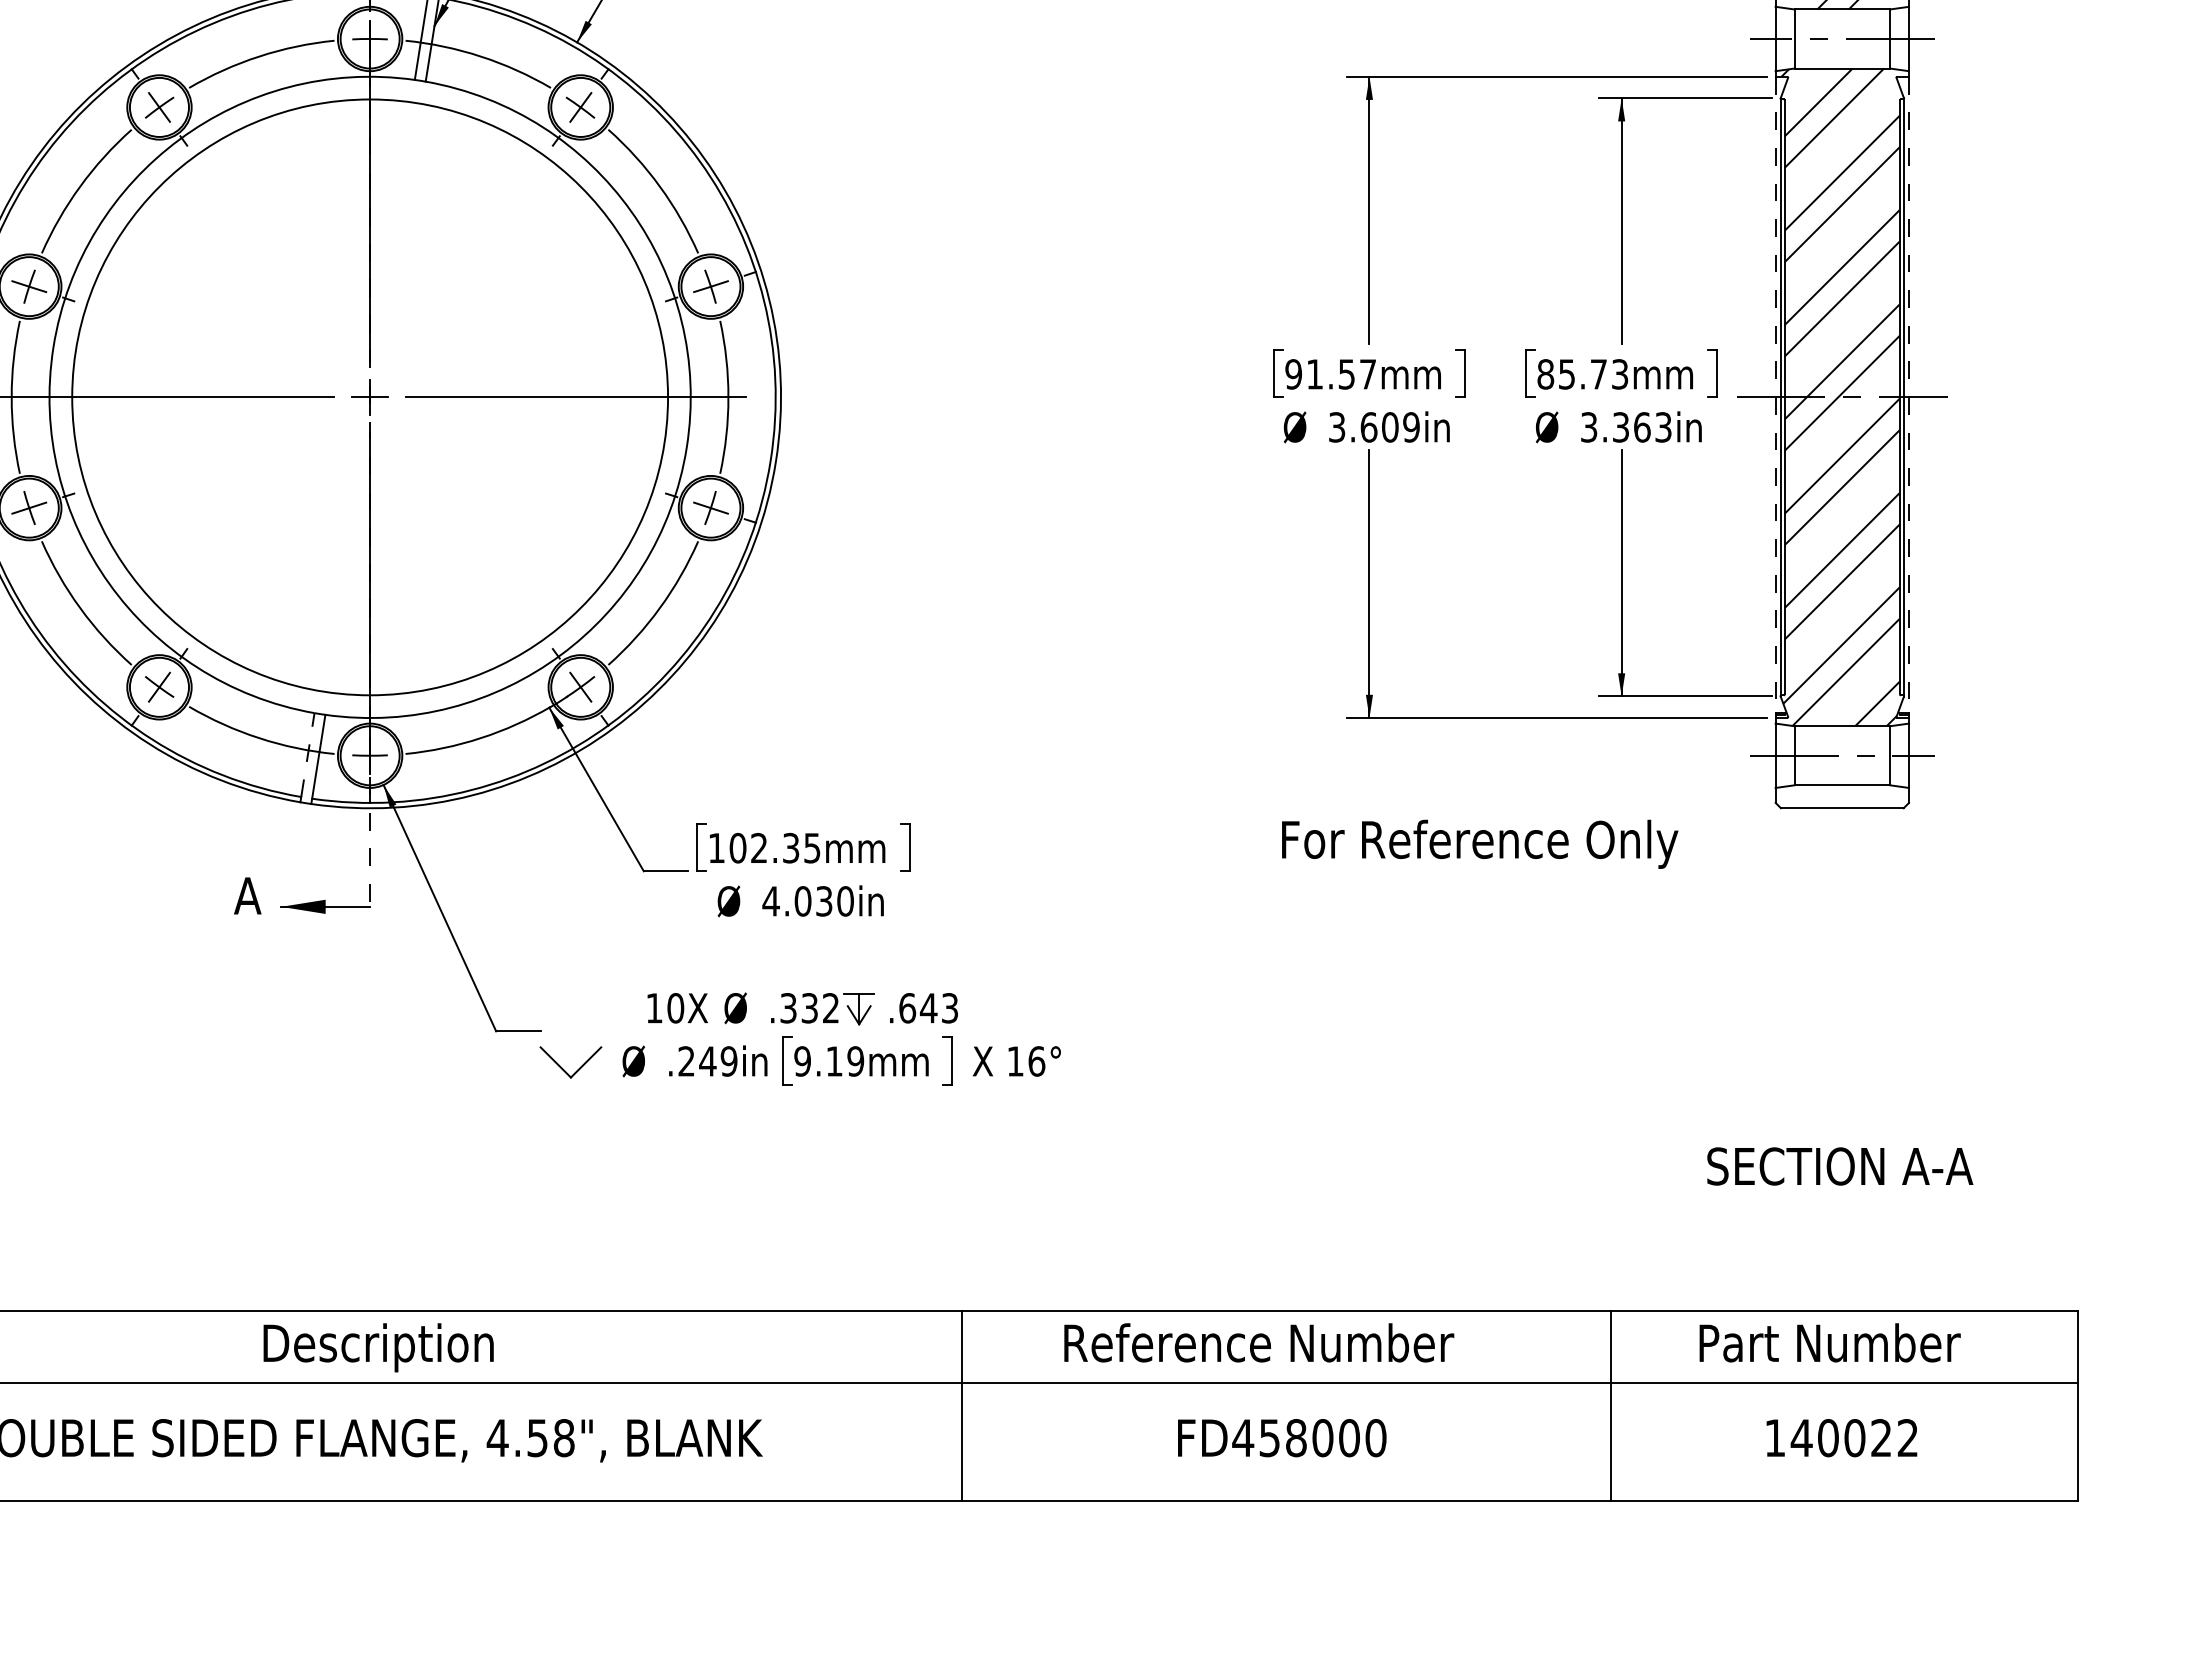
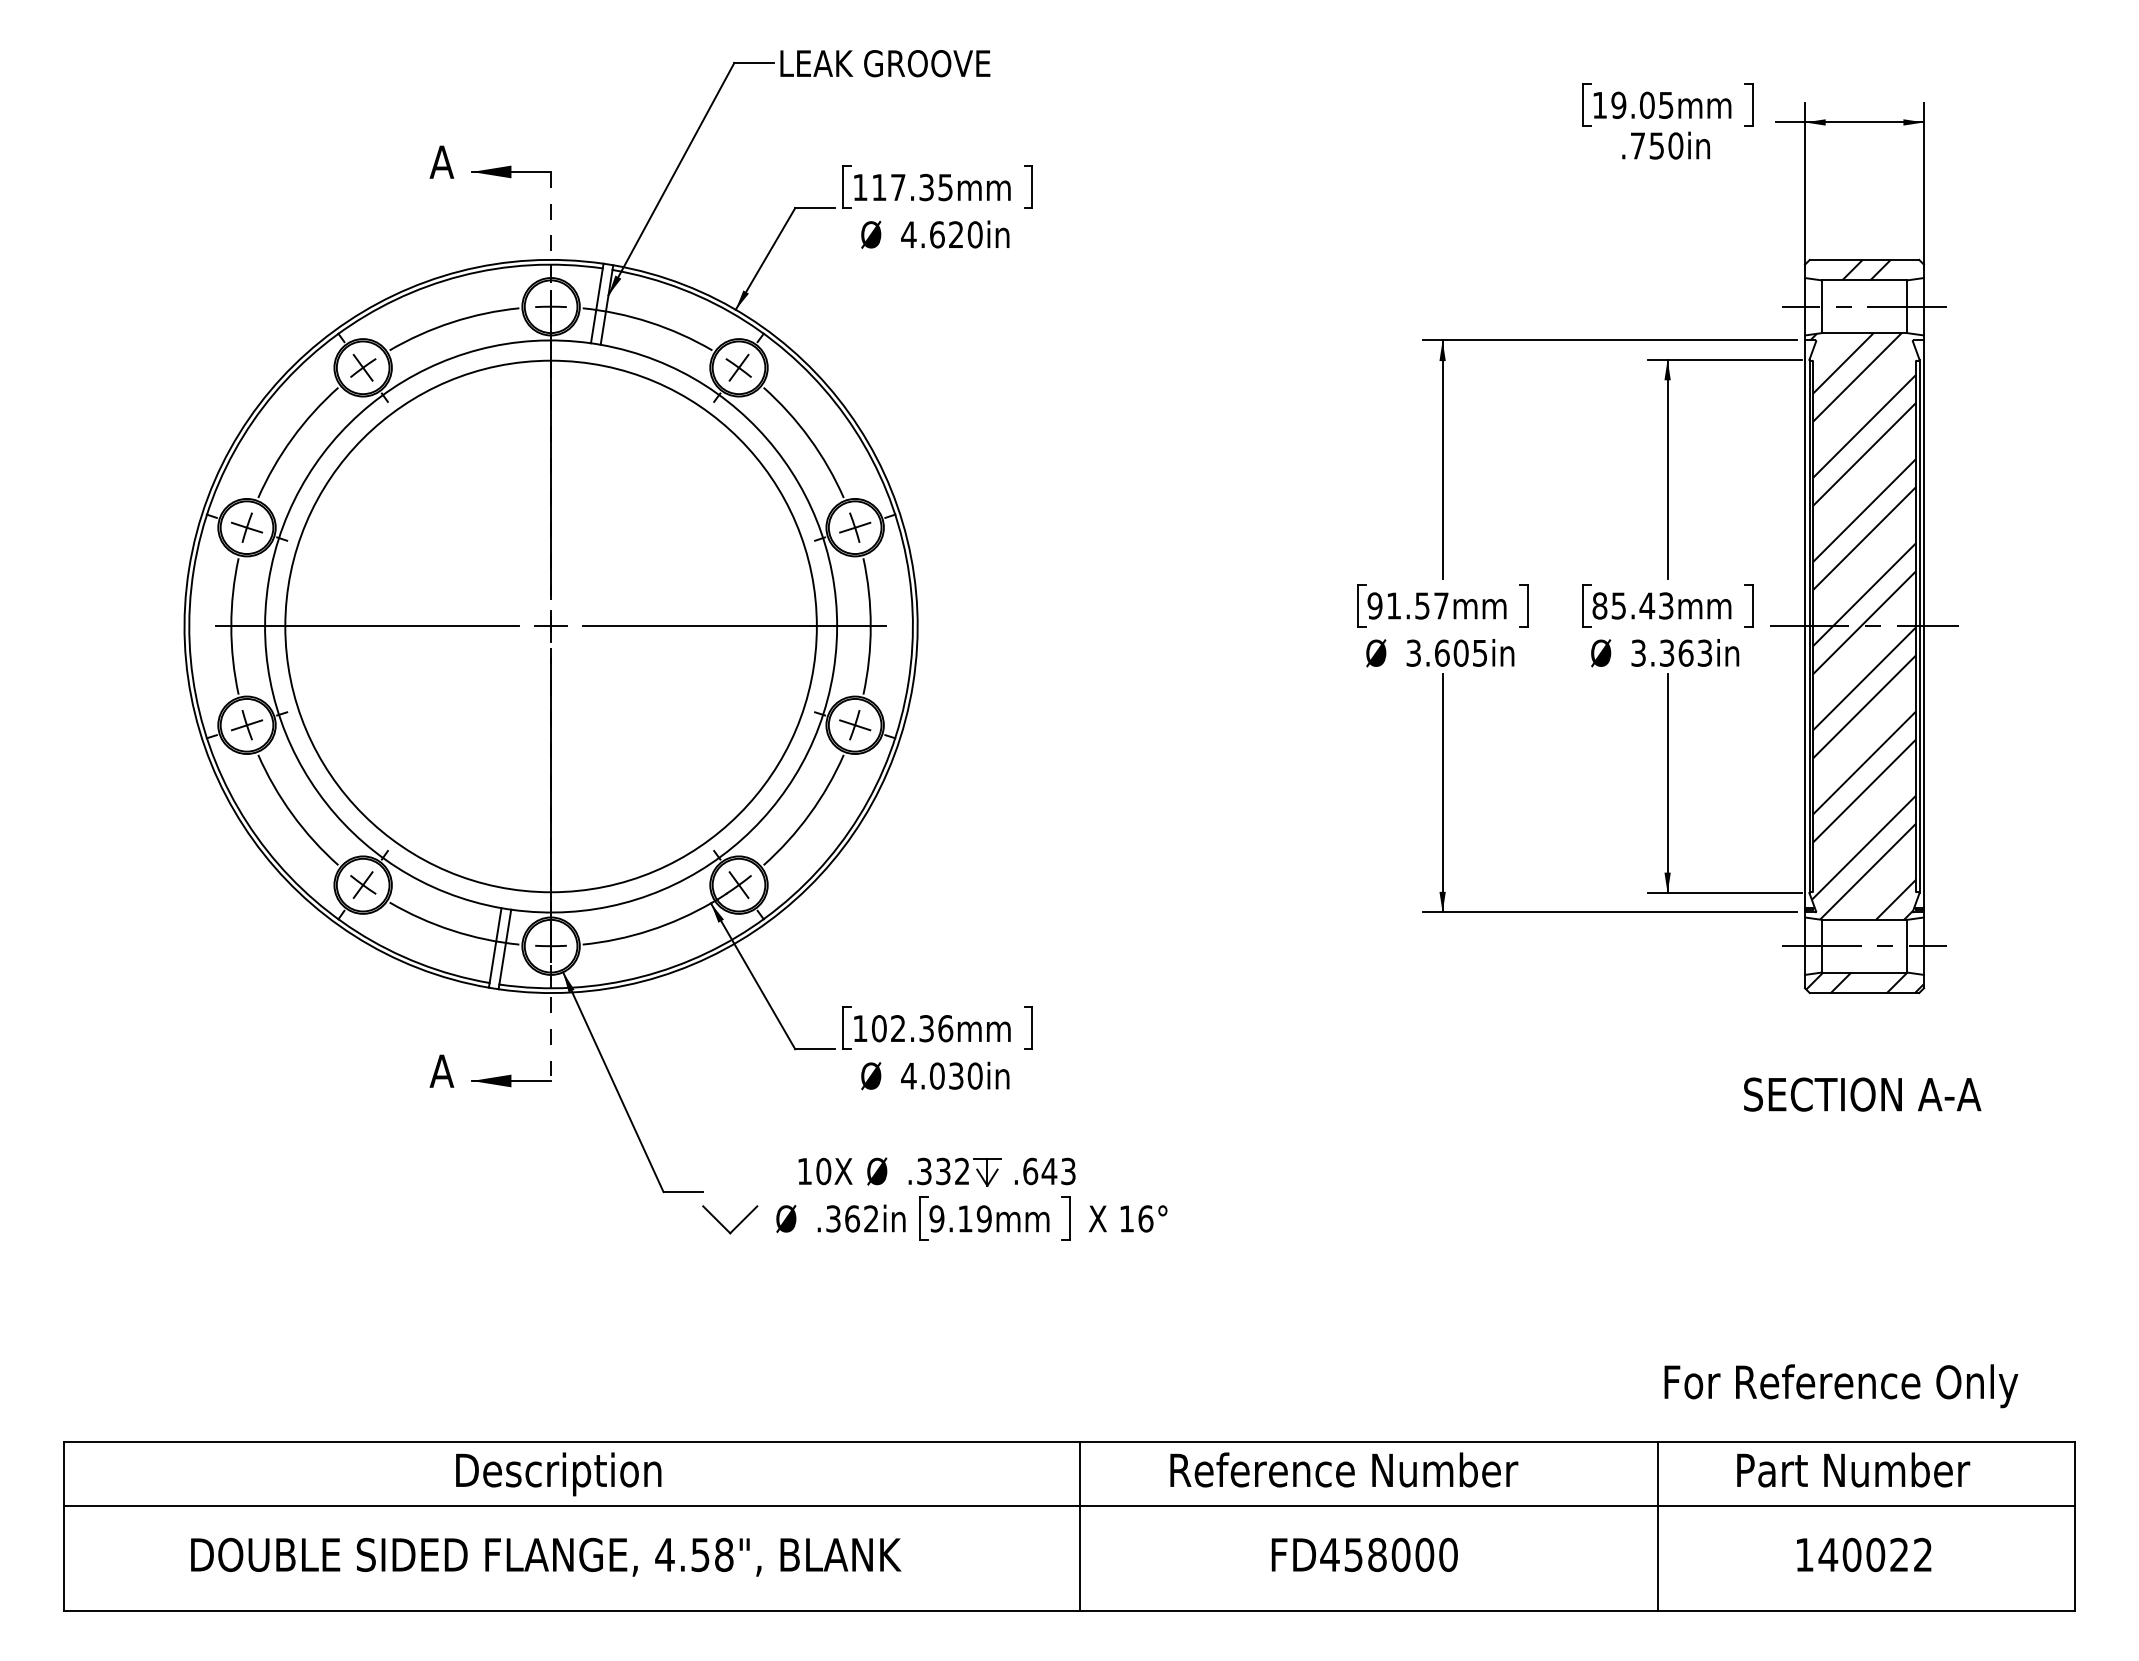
text: (1599, 373) -> (1647, 605), 85.73mm -> 85.43mm
line: (1776, 395) -> (1805, 624), dashed -> solid
line: (1909, 395) -> (1924, 624), dashed -> solid
text: (1410, 426) -> (1479, 652), 3.609in -> 3.605in
line: (307, 754) -> (495, 945), dashed -> solid
hatch: (1843, 796) -> (1865, 982), added
text: (1480, 844) -> (1841, 1386), moved
text: (812, 848) -> (945, 1028), 102.35mm -> 102.36mm
text: (707, 1060) -> (852, 1218), .249in -> .362in
text: (1840, 1166) -> (1862, 1094), moved

